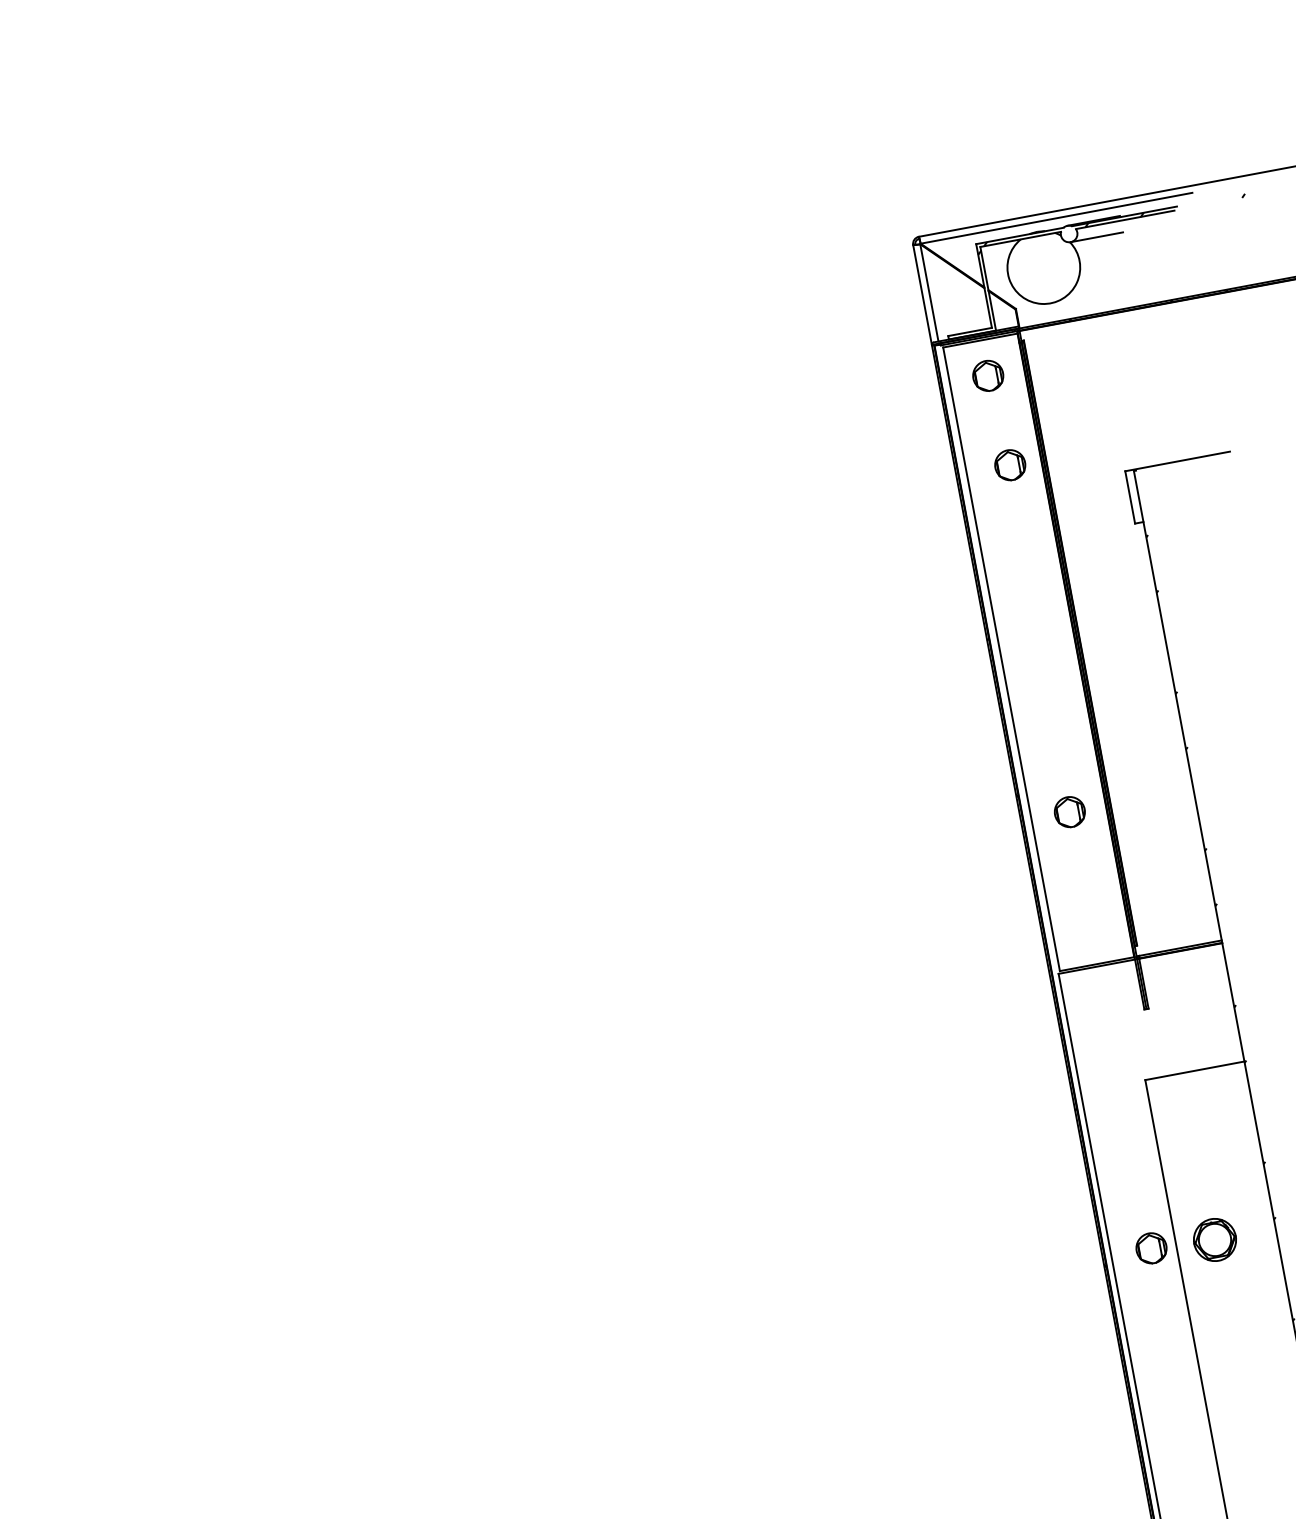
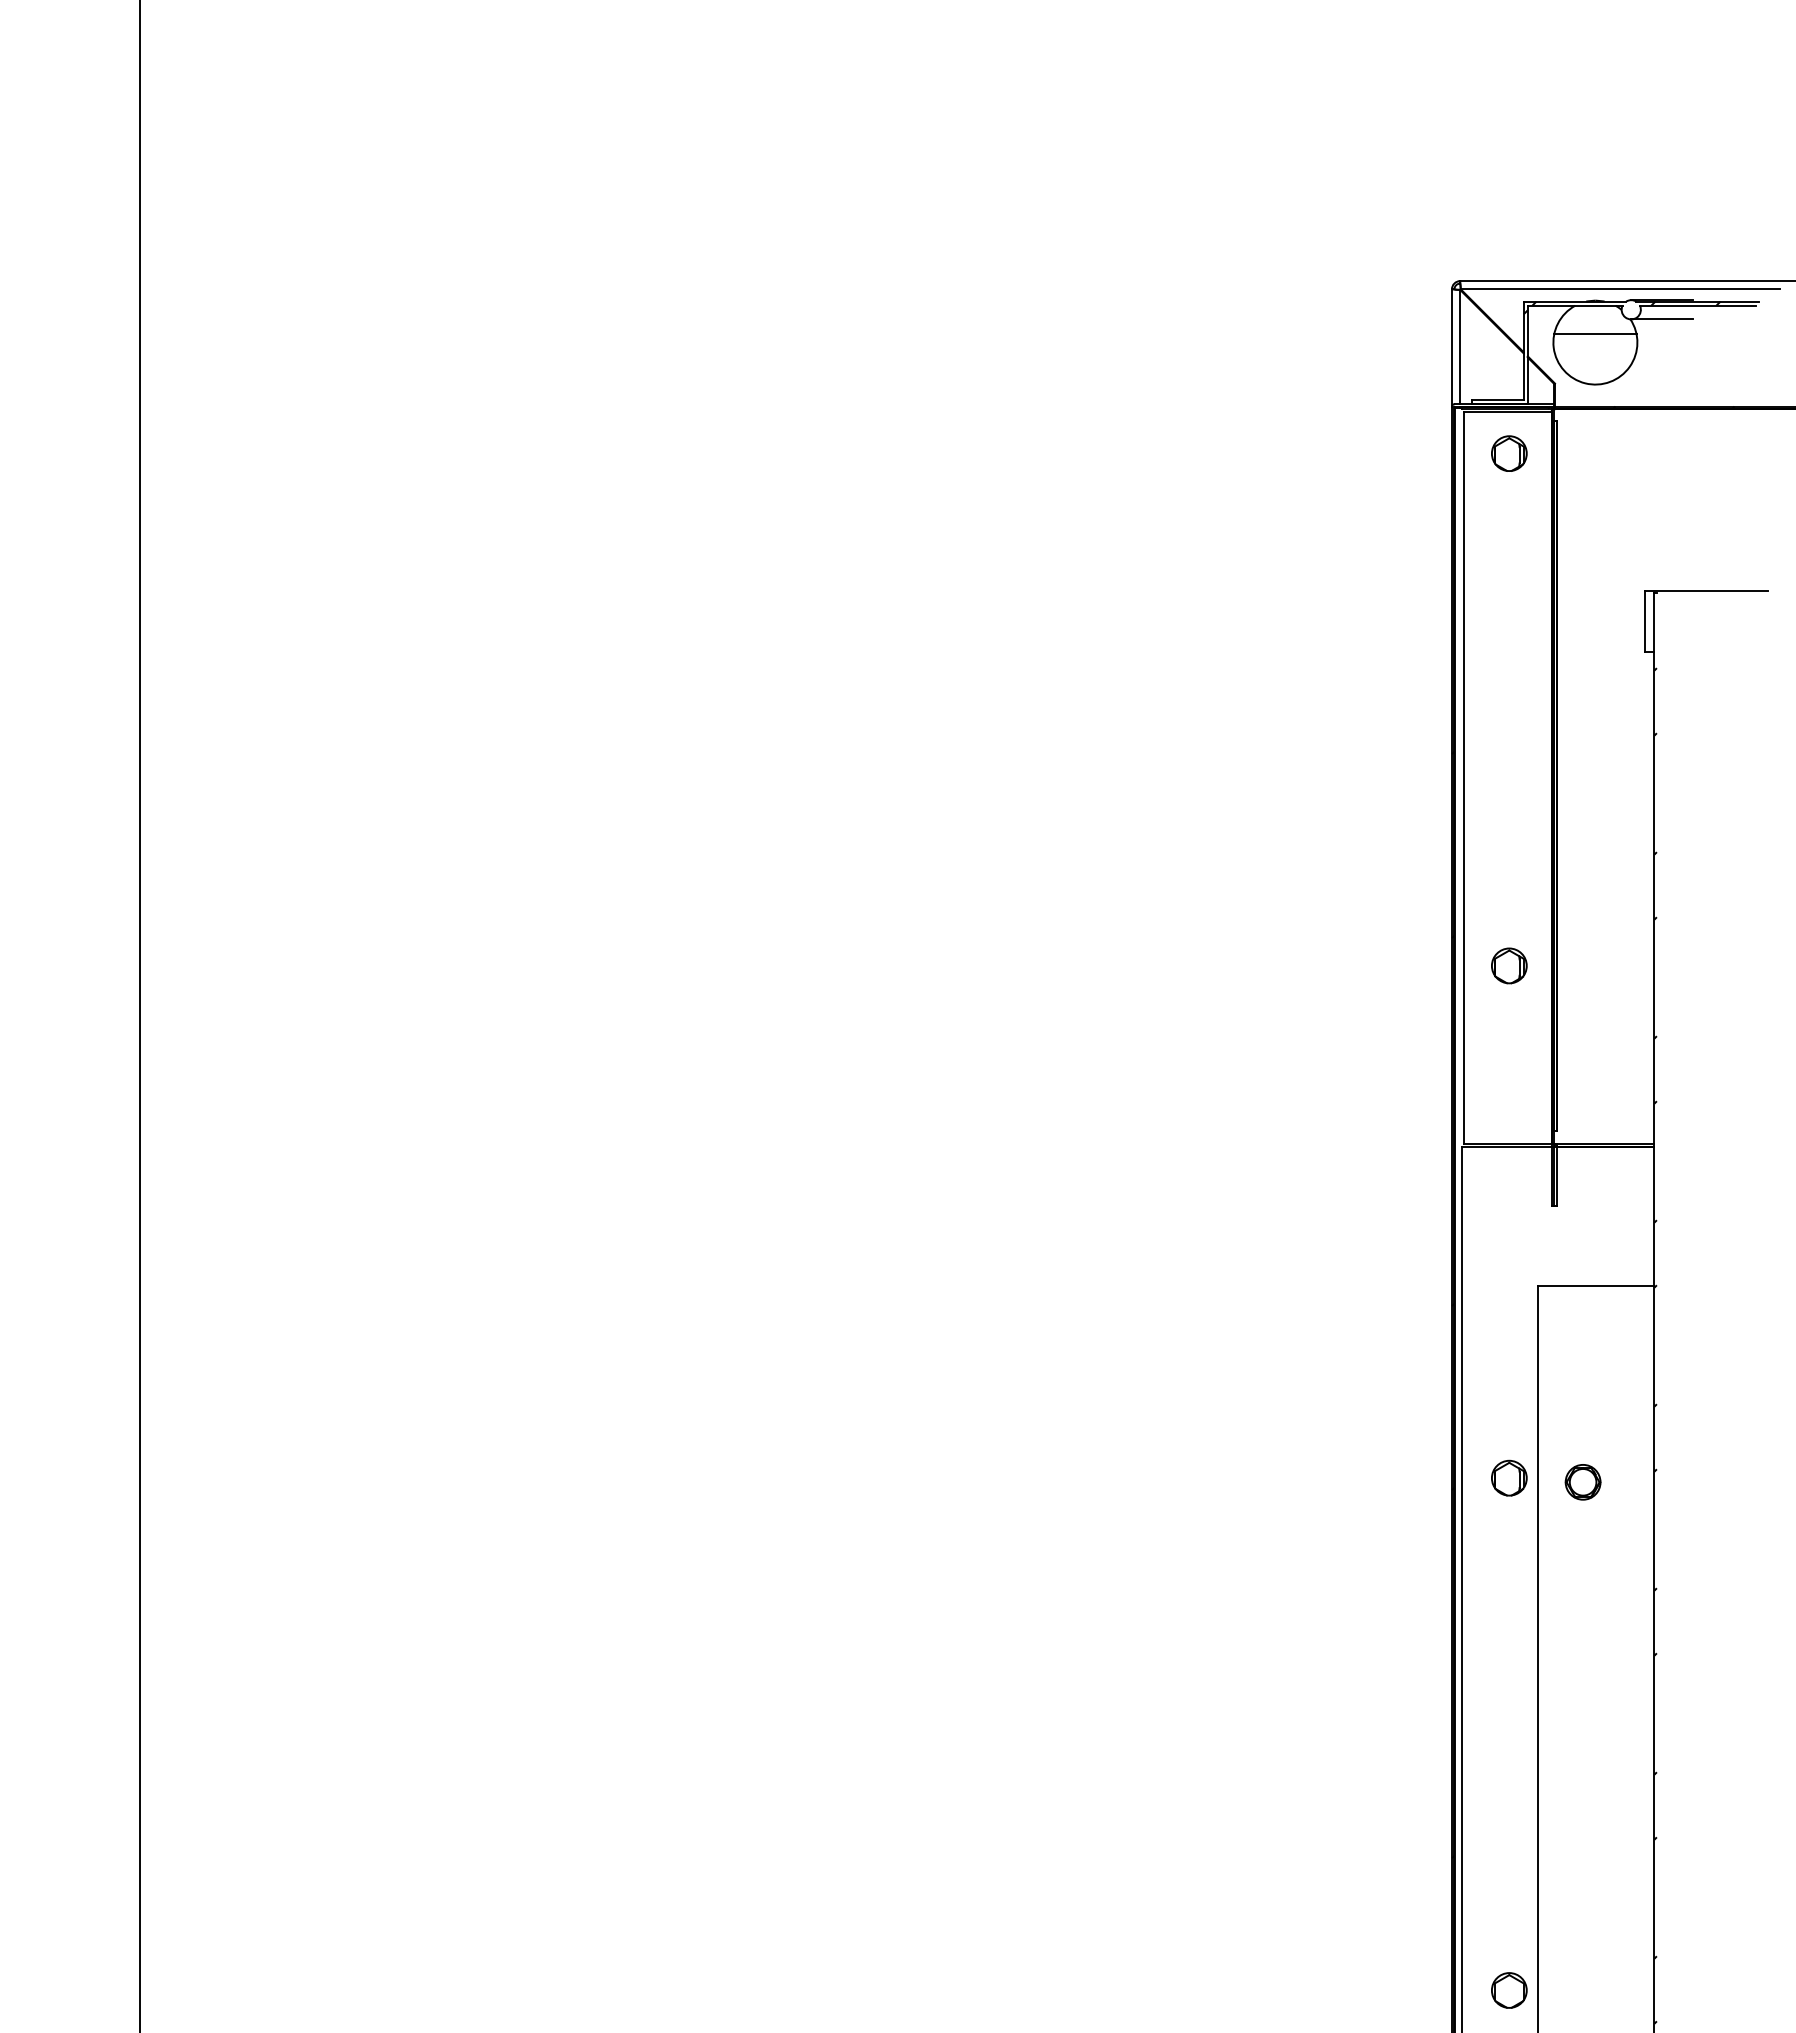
line: (1042, 260) -> (1595, 334), added
part: (1010, 465) -> (1515, 559), removed
part: (1214, 1240) -> (1582, 1482), size x0.71

